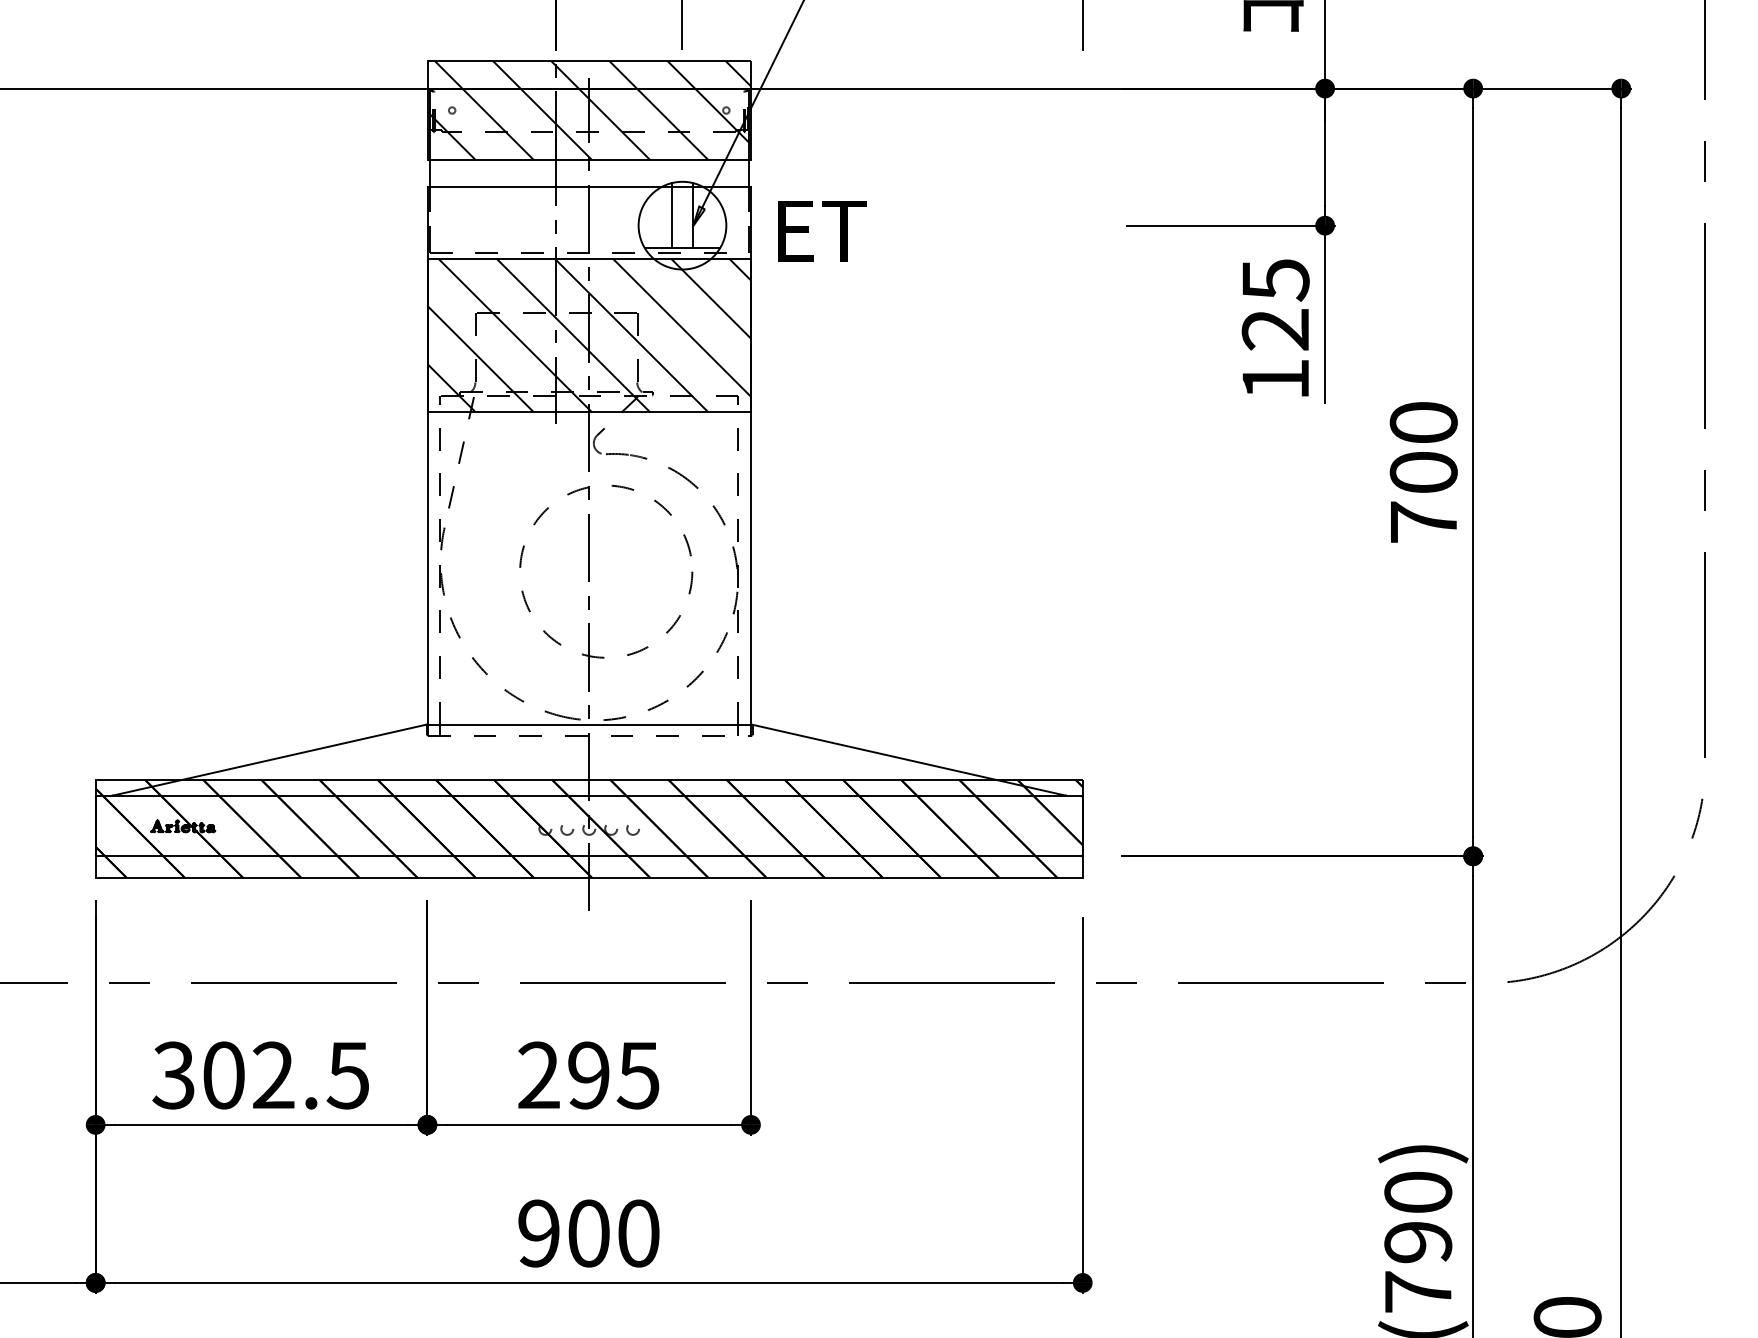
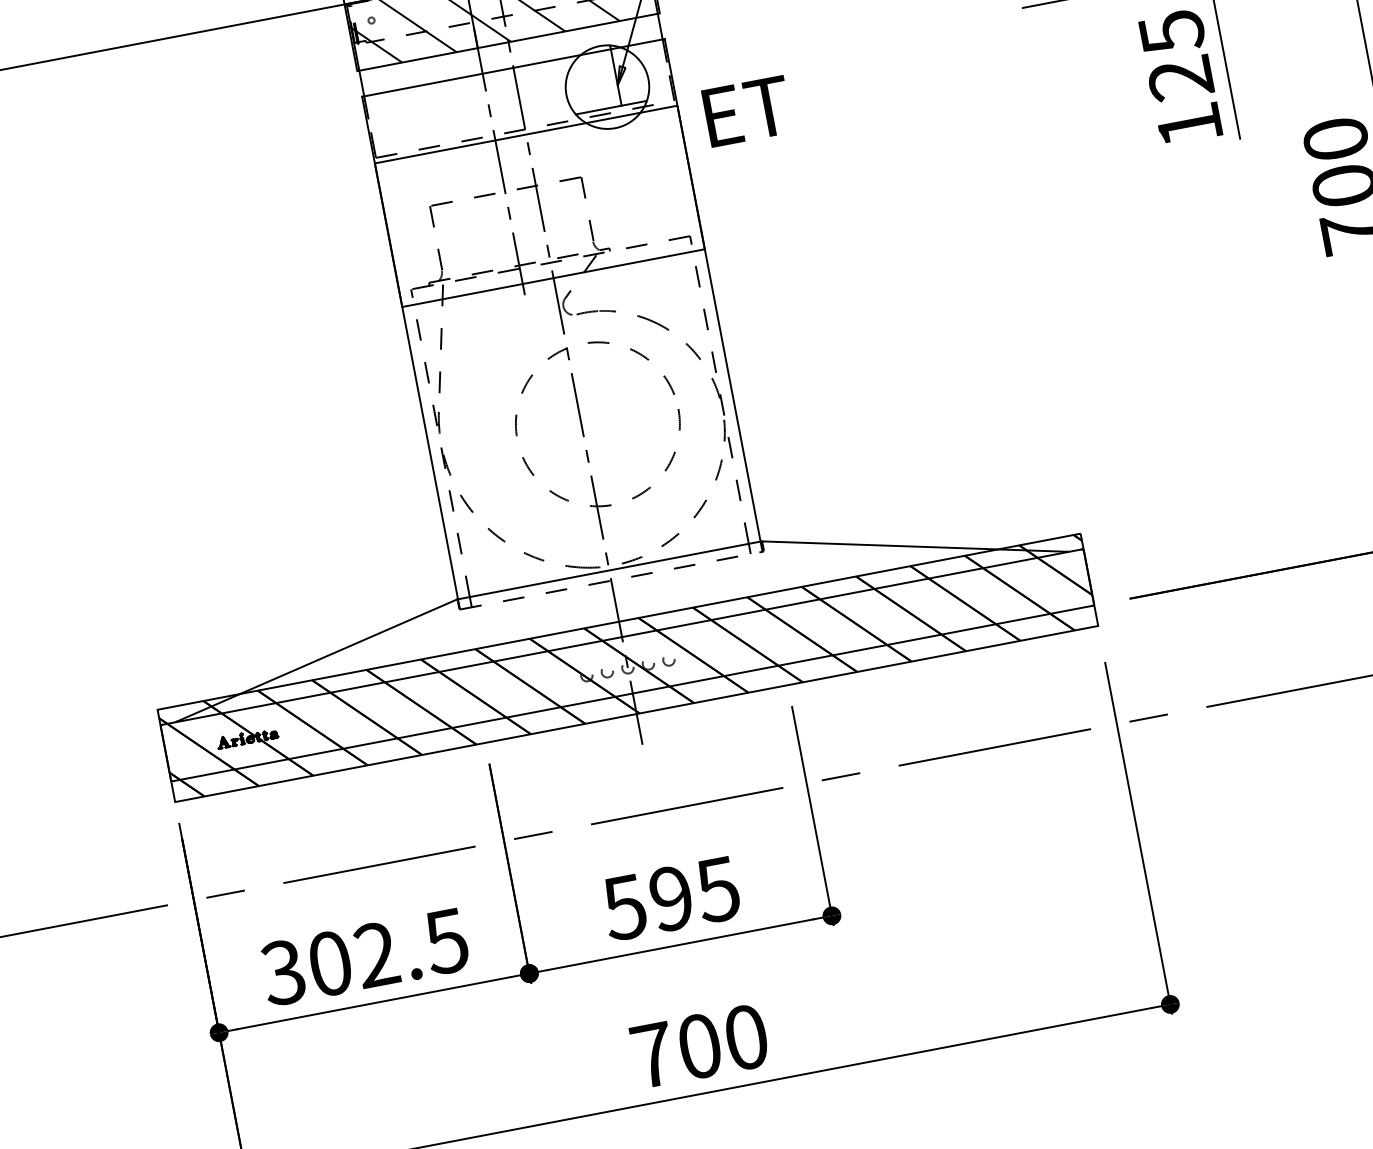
line: (671, 215) -> (595, 79), removed
text: (822, 231) -> (747, 111), moved
hatch: (589, 335) -> (540, 206), removed
text: (538, 1075) -> (624, 907), 295 -> 595
text: (538, 1233) -> (652, 1055), 900 -> 700

